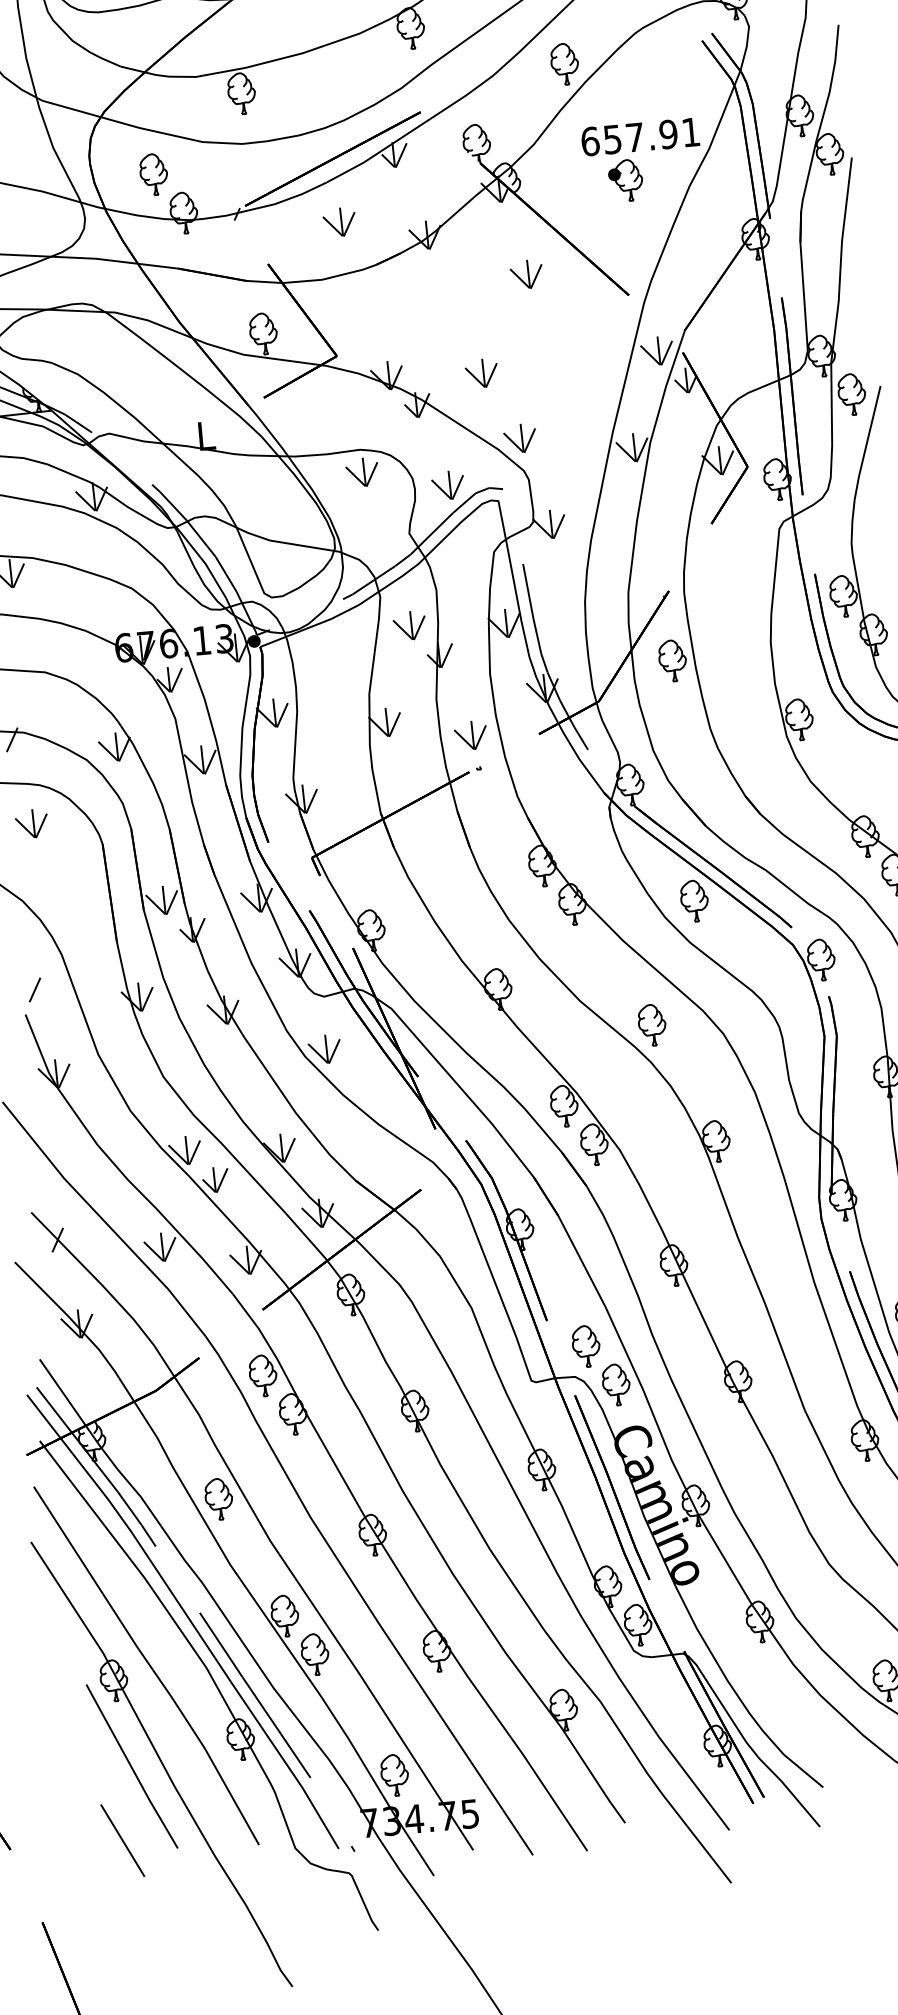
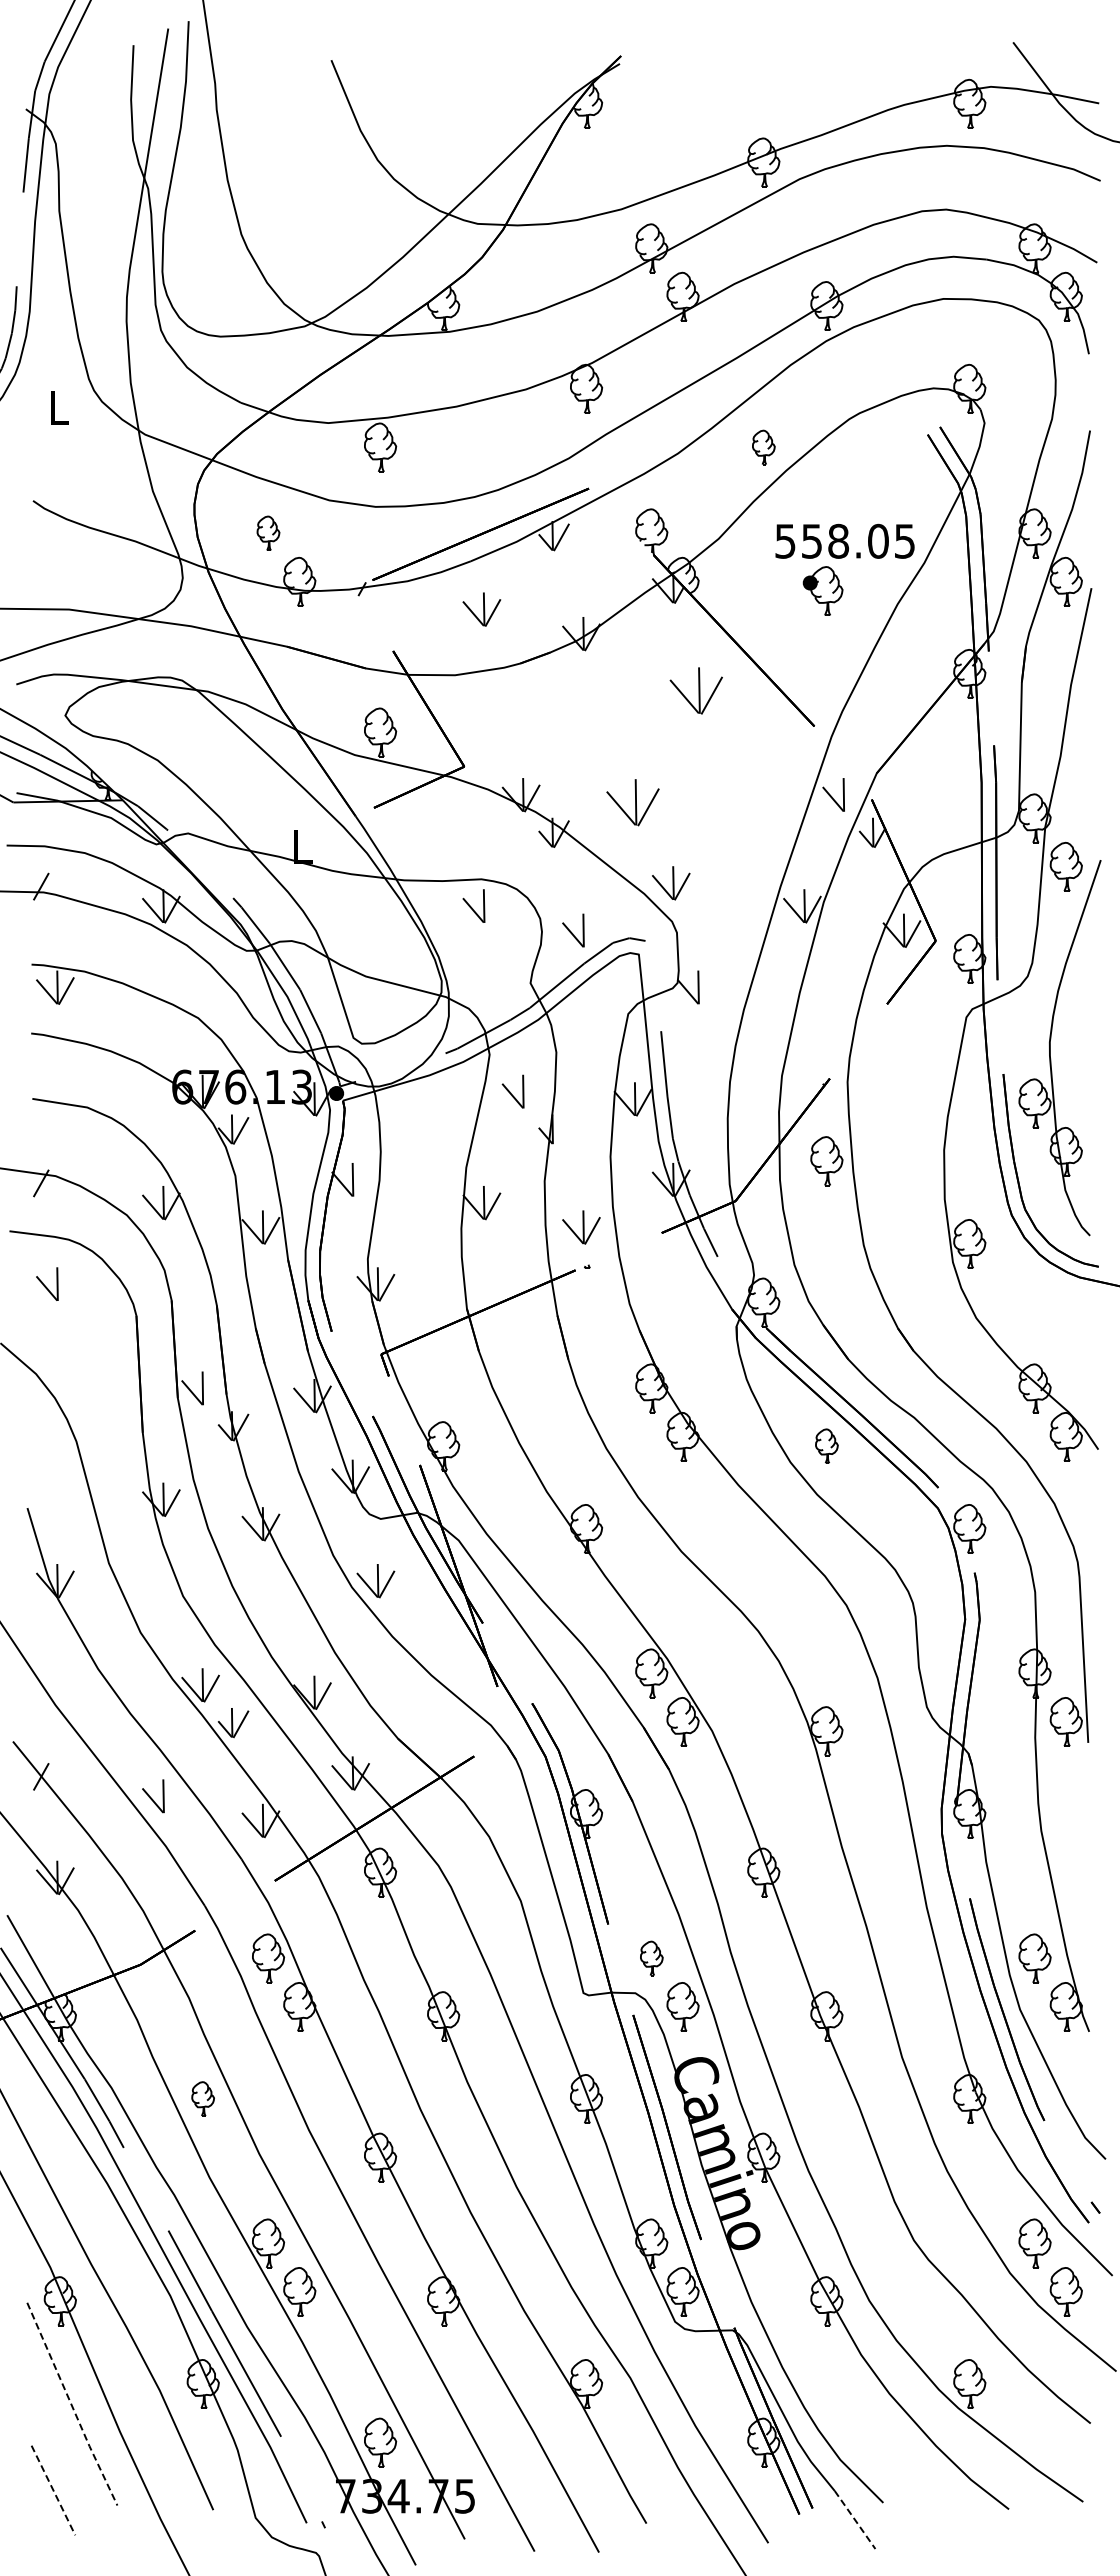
part: (564, 64) -> (763, 447), size x0.7
text: (640, 136) -> (844, 540), 657.91 -> 558.05
part: (153, 174) -> (268, 533), size x0.7
part: (526, 274) -> (696, 690), size x1.4
line: (666, 353) -> (852, 798), removed
part: (481, 373) -> (632, 802), size x1.4
line: (371, 474) -> (492, 909), removed
line: (457, 486) -> (592, 933), removed
line: (559, 526) -> (707, 990), removed
line: (419, 628) -> (532, 1095), removed
line: (446, 655) -> (561, 1130), removed
line: (282, 715) -> (361, 1183), removed
line: (41, 825) -> (66, 1287), removed
part: (694, 901) -> (826, 1446), size x0.7
line: (171, 902) -> (211, 1391), removed
line: (35, 989) -> (41, 1479), removed
part: (652, 1025) -> (763, 1587), removed
line: (170, 1249) -> (172, 1799), removed
part: (586, 1346) -> (651, 1958), size x0.7
part: (218, 1498) -> (202, 2098), size x0.7
line: (131, 1767) -> (71, 2405), solid -> dashed
line: (801, 1804) -> (855, 2520), solid -> dashed
line: (122, 1840) -> (53, 2490), solid -> dashed

